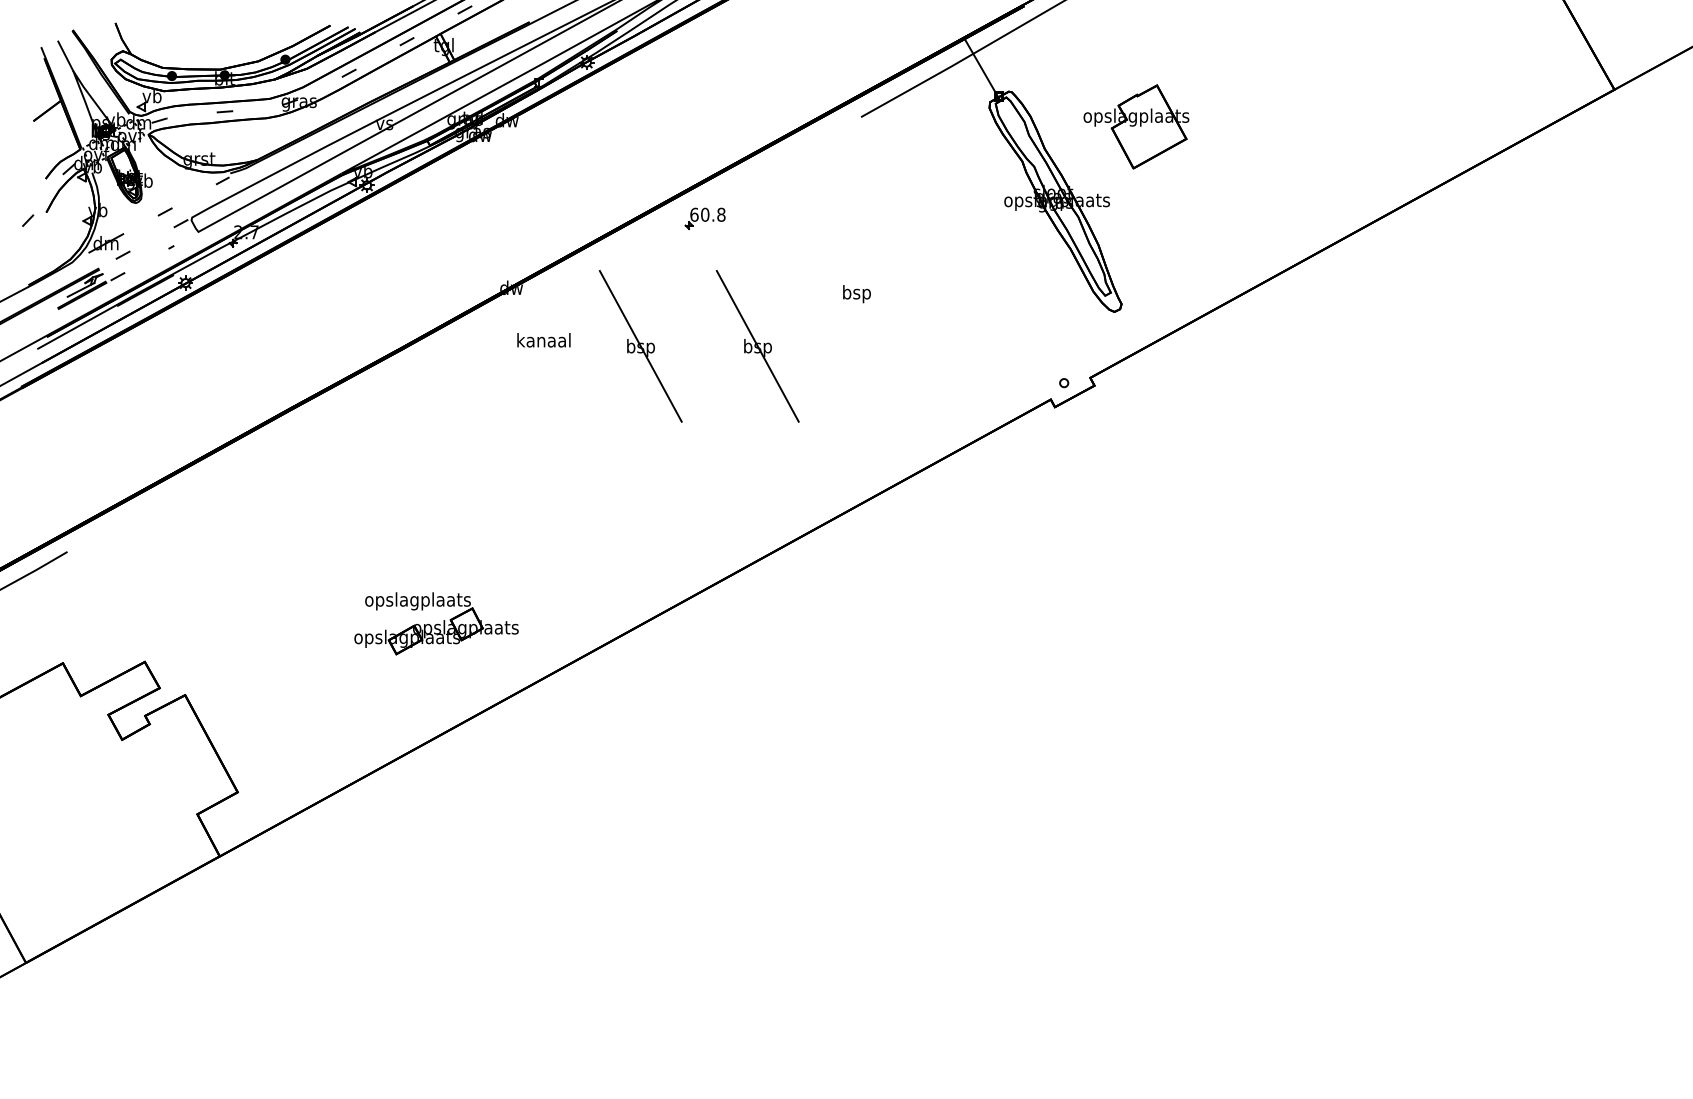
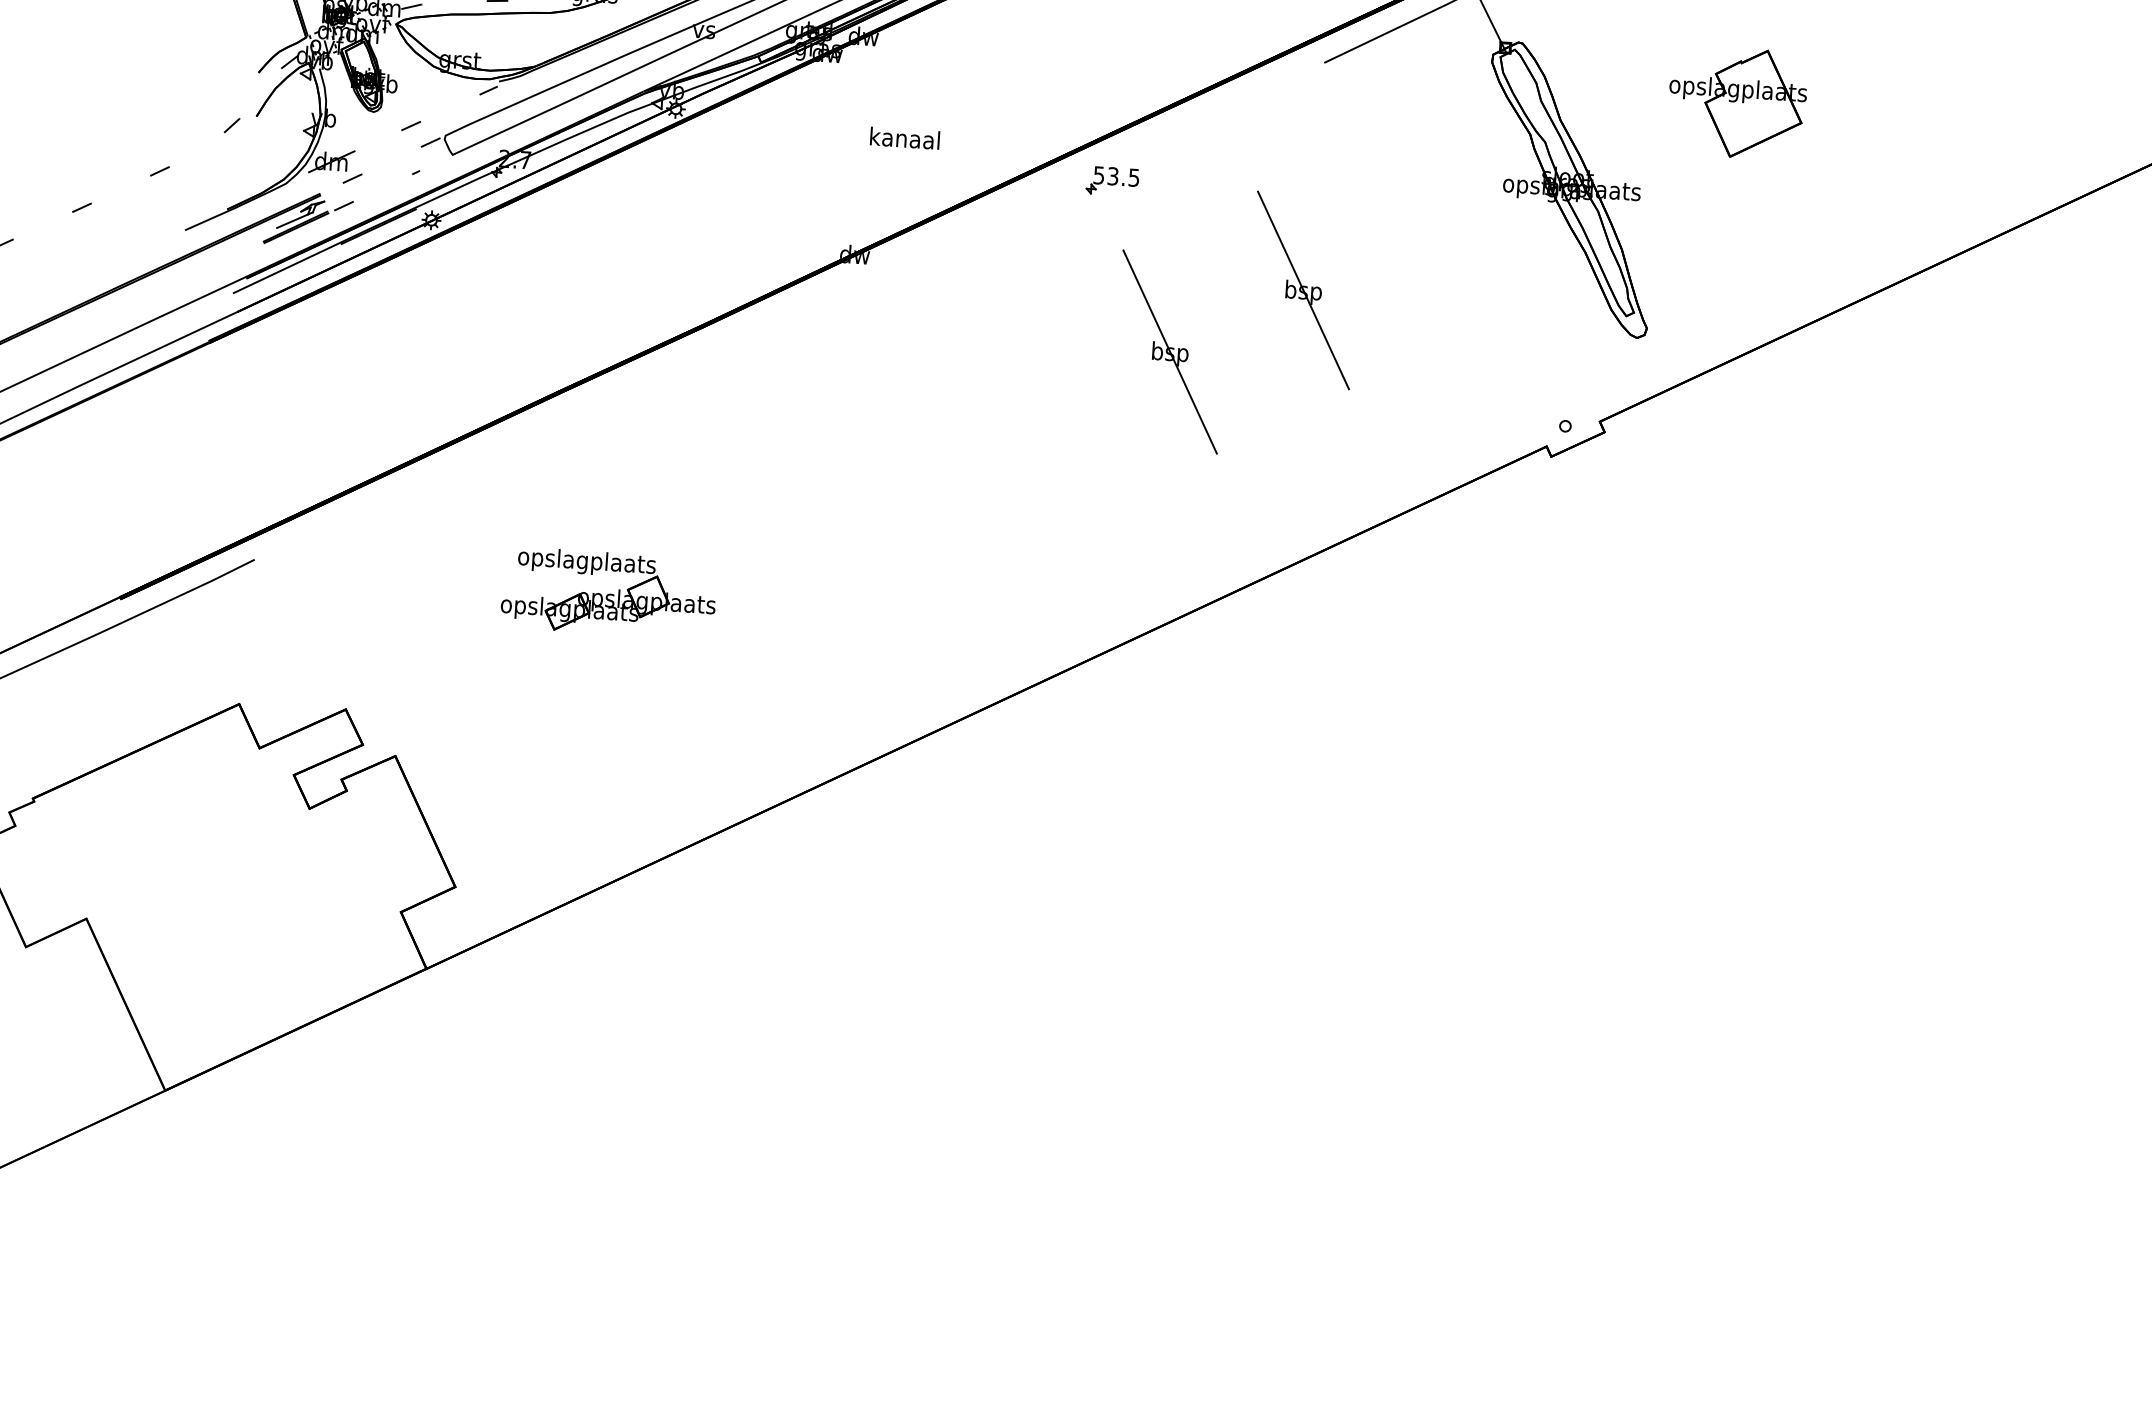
part: (1136, 126) -> (1737, 102), moved
text: (707, 214) -> (1116, 176), 60.8 -> 53.5
line: (856, 292) -> (1303, 290), added
text: (543, 340) -> (904, 138), moved
part: (640, 346) -> (1017, 342), removed
part: (436, 623) -> (609, 593), moved

